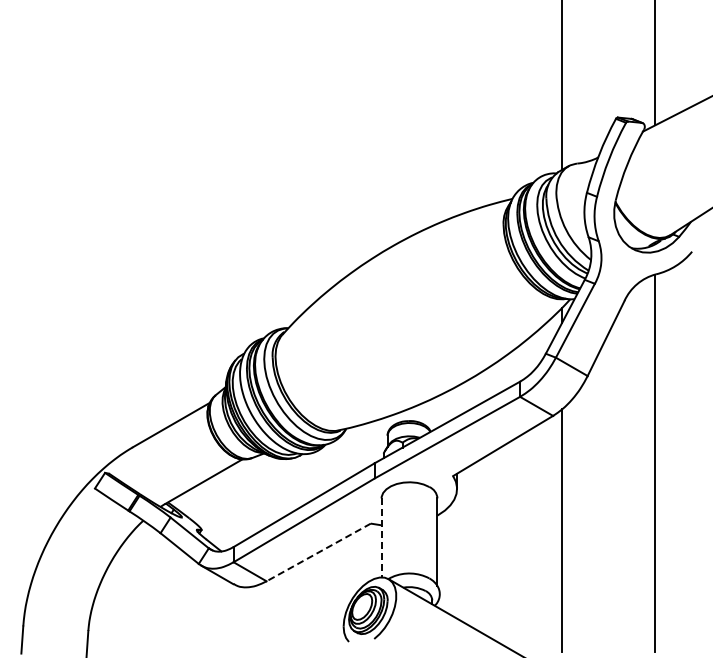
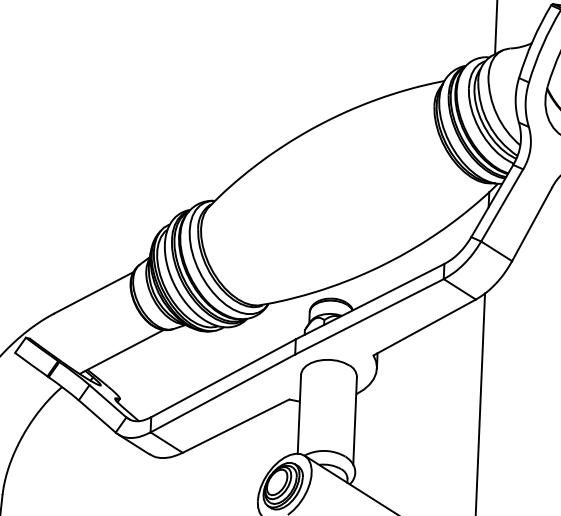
line: (381, 538) -> (299, 414), dashed -> solid
line: (318, 552) -> (235, 426), dashed -> solid

